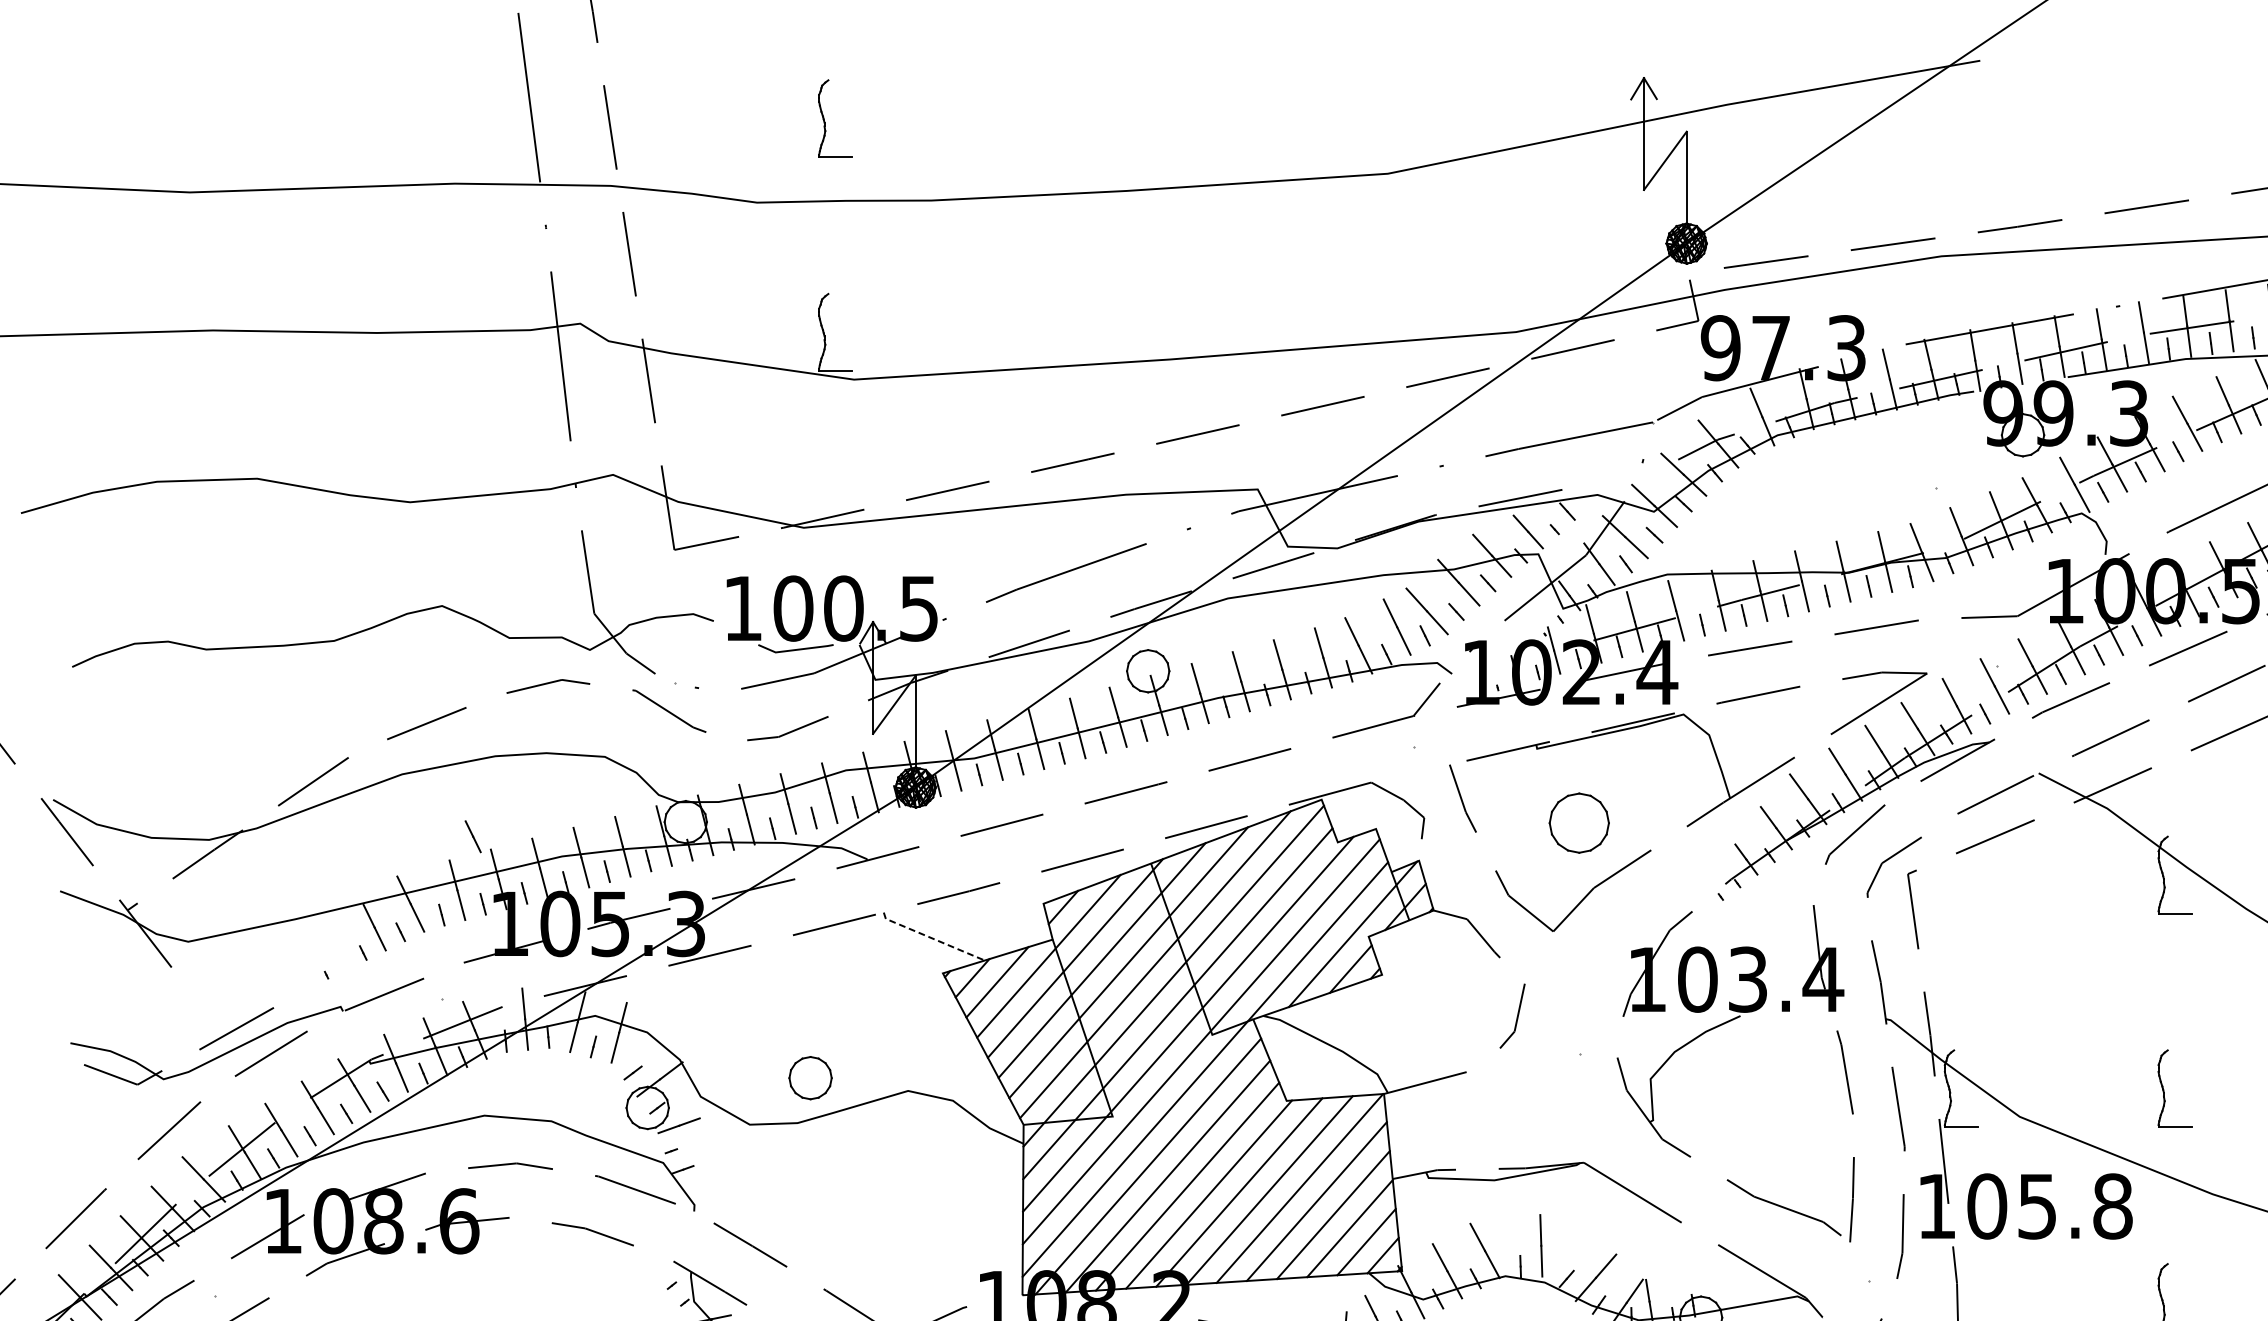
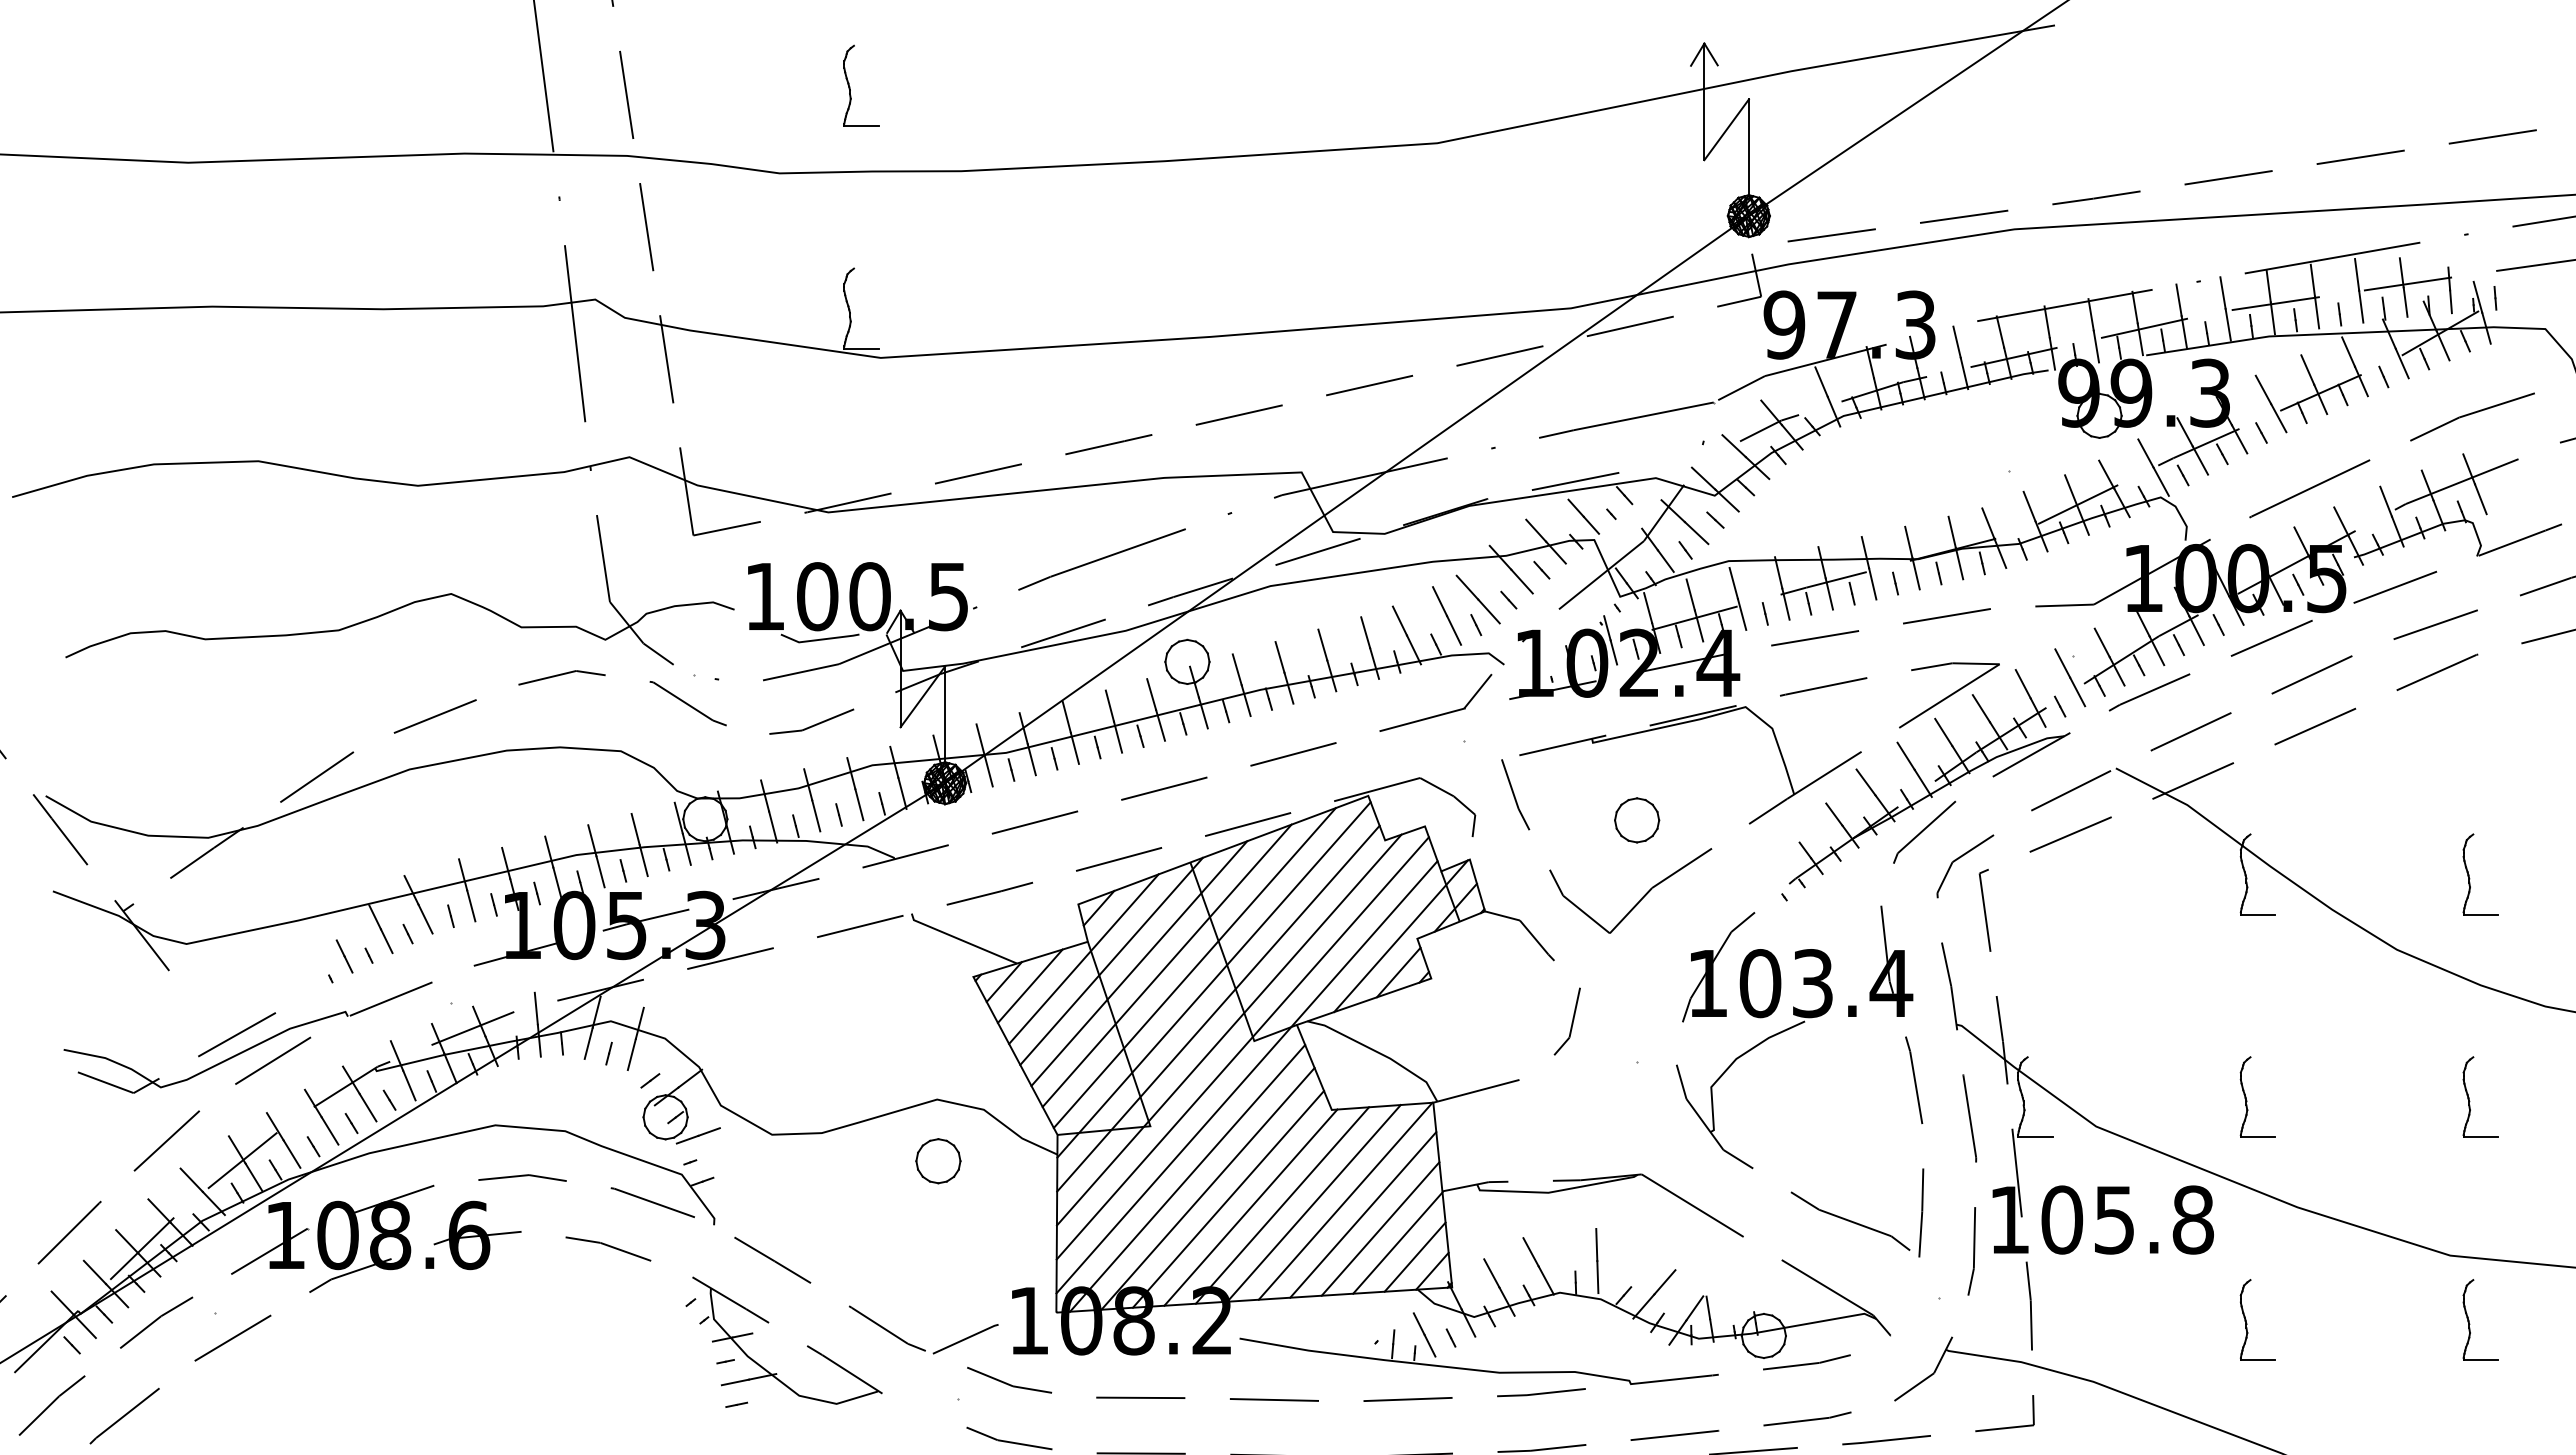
part: (1579, 823) -> (1637, 820), size x0.71
line: (473, 836) -> (344, 956), moved
line: (931, 938) -> (961, 940), dashed -> solid
part: (810, 1078) -> (938, 1161), moved

